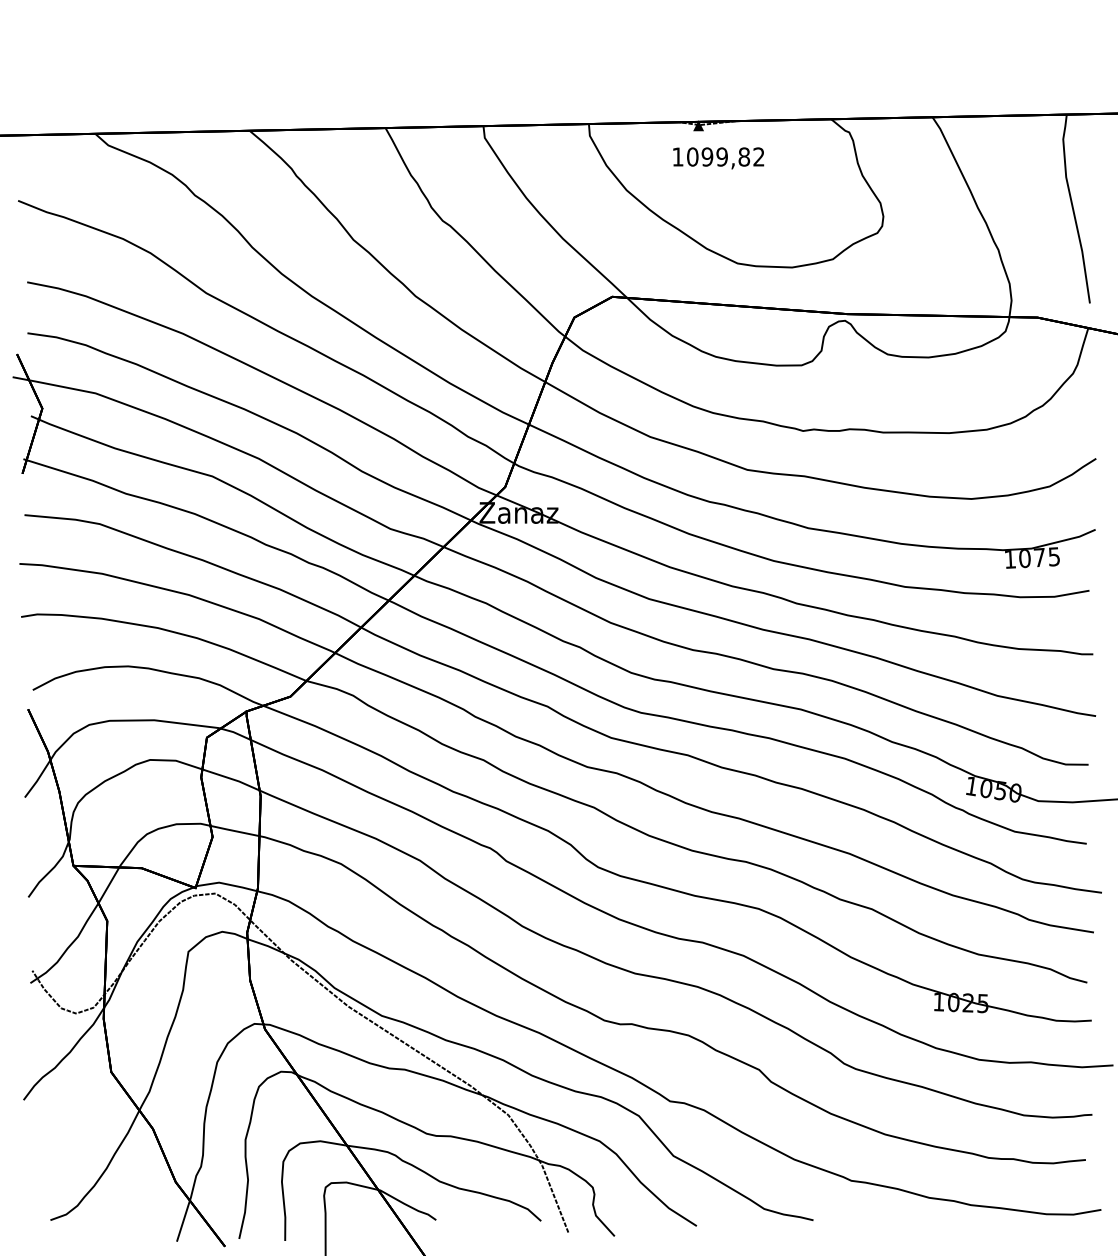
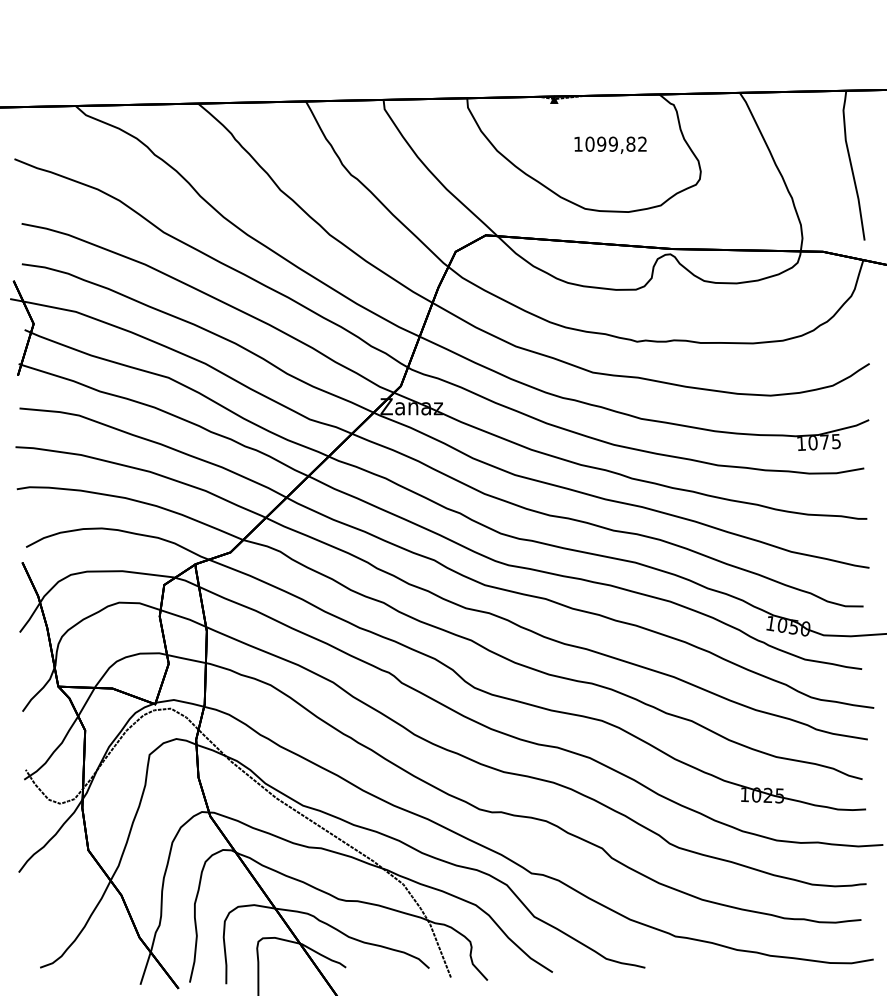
text: (718, 158) -> (610, 145), moved

